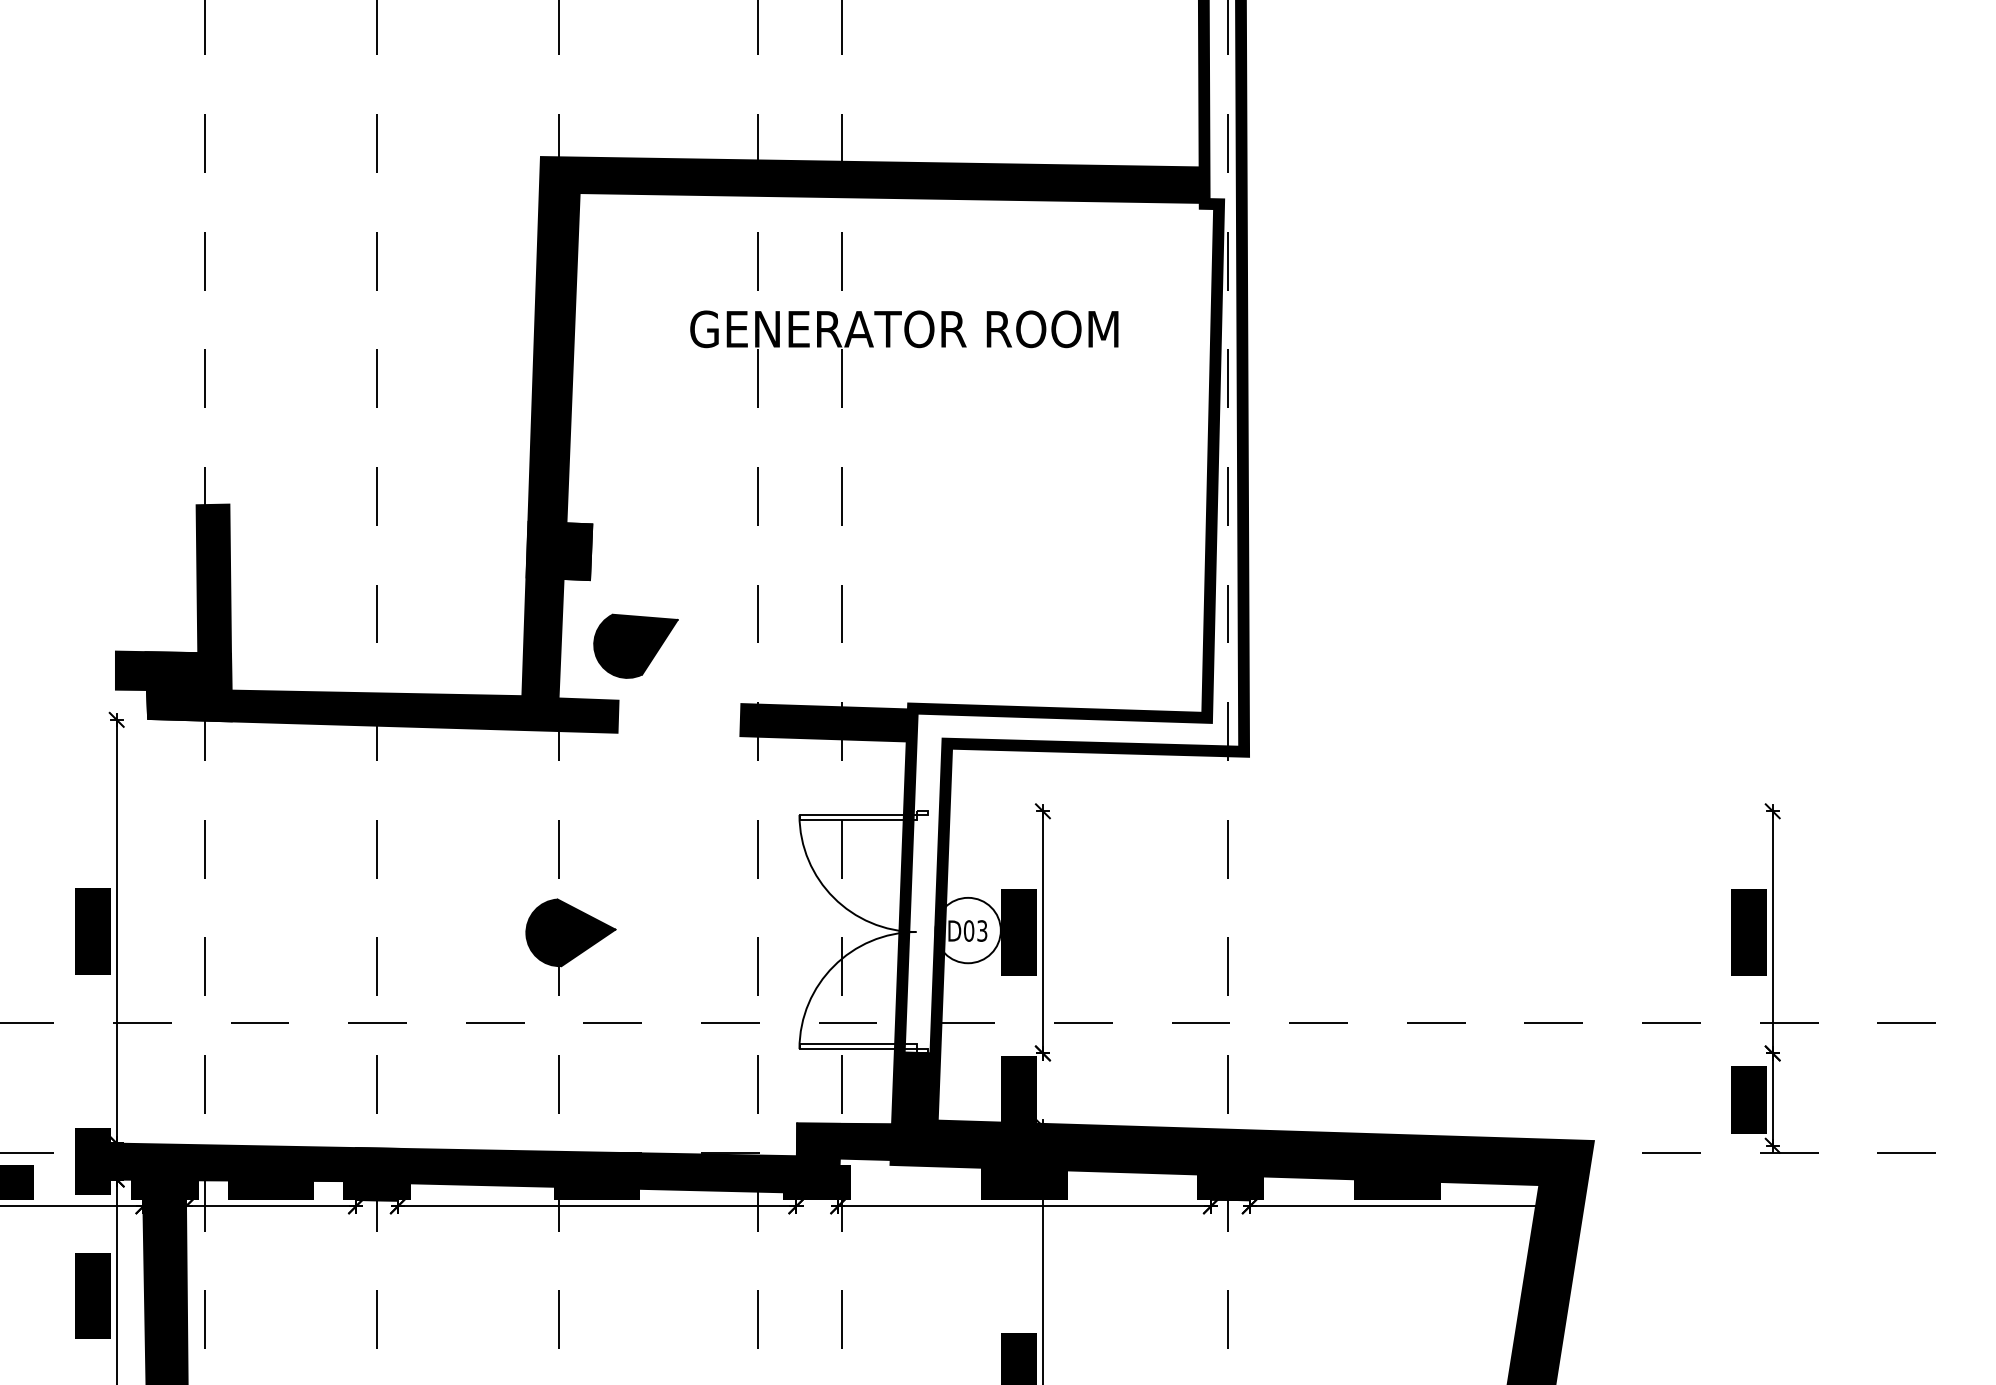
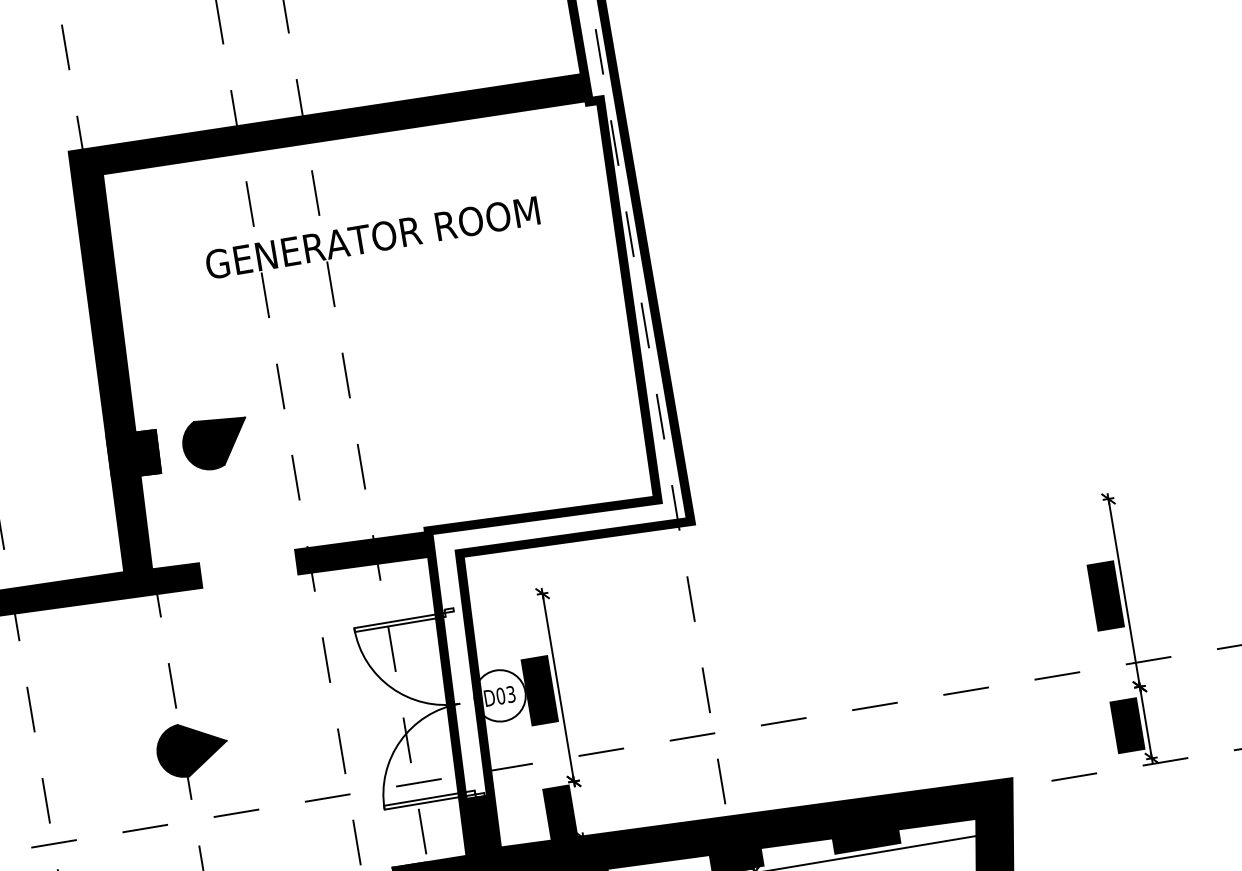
part: (635, 645) -> (215, 442), moved

